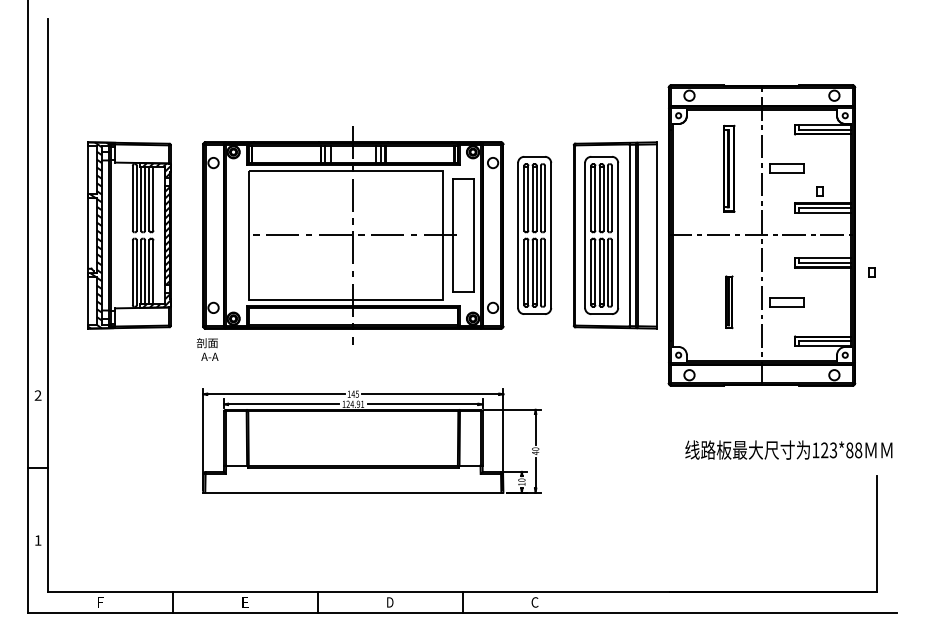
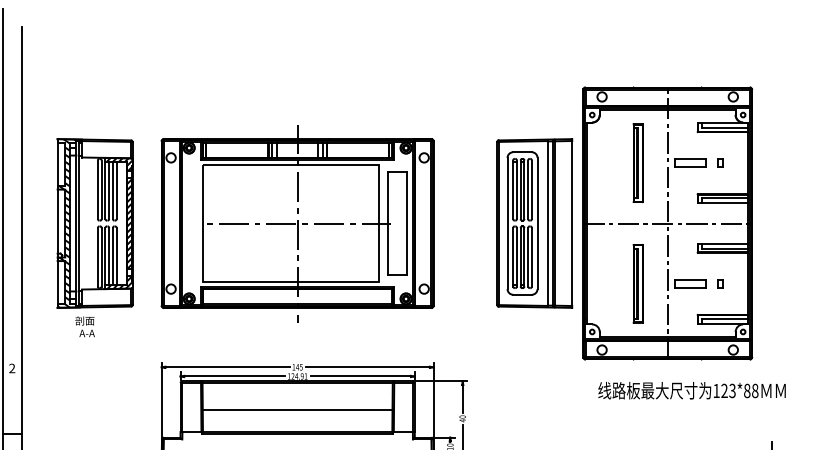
part: (819, 191) -> (719, 162), moved
part: (534, 235) -> (461, 223), removed
part: (871, 272) -> (719, 284), moved
part: (729, 302) -> (638, 284), size x1.67
text: (207, 349) -> (85, 326), moved
line: (353, 440) -> (297, 409), added
text: (788, 449) -> (691, 390), moved

